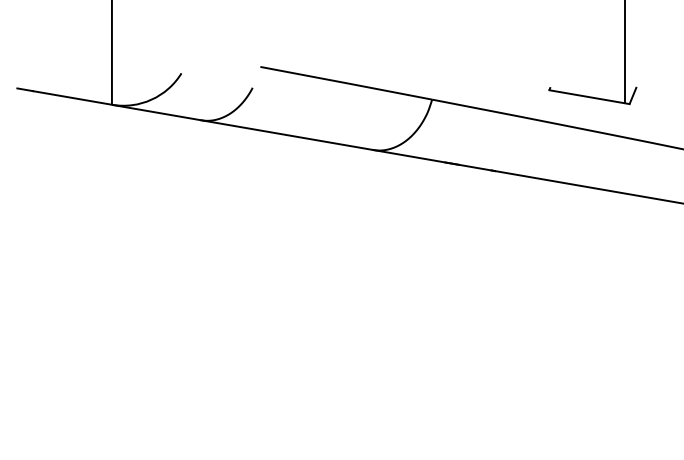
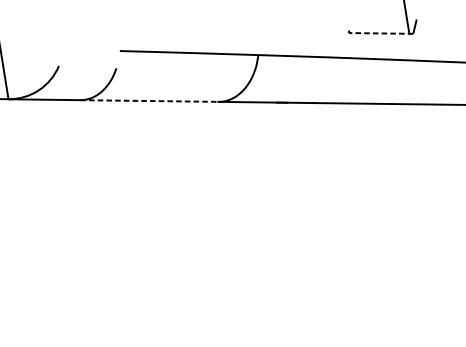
line: (589, 97) -> (381, 33), solid -> dashed
line: (287, 135) -> (149, 101), solid -> dashed

